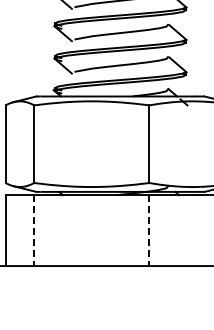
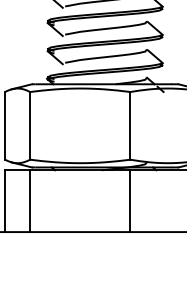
line: (34, 231) -> (30, 201), dashed -> solid
line: (149, 231) -> (130, 201), dashed -> solid

